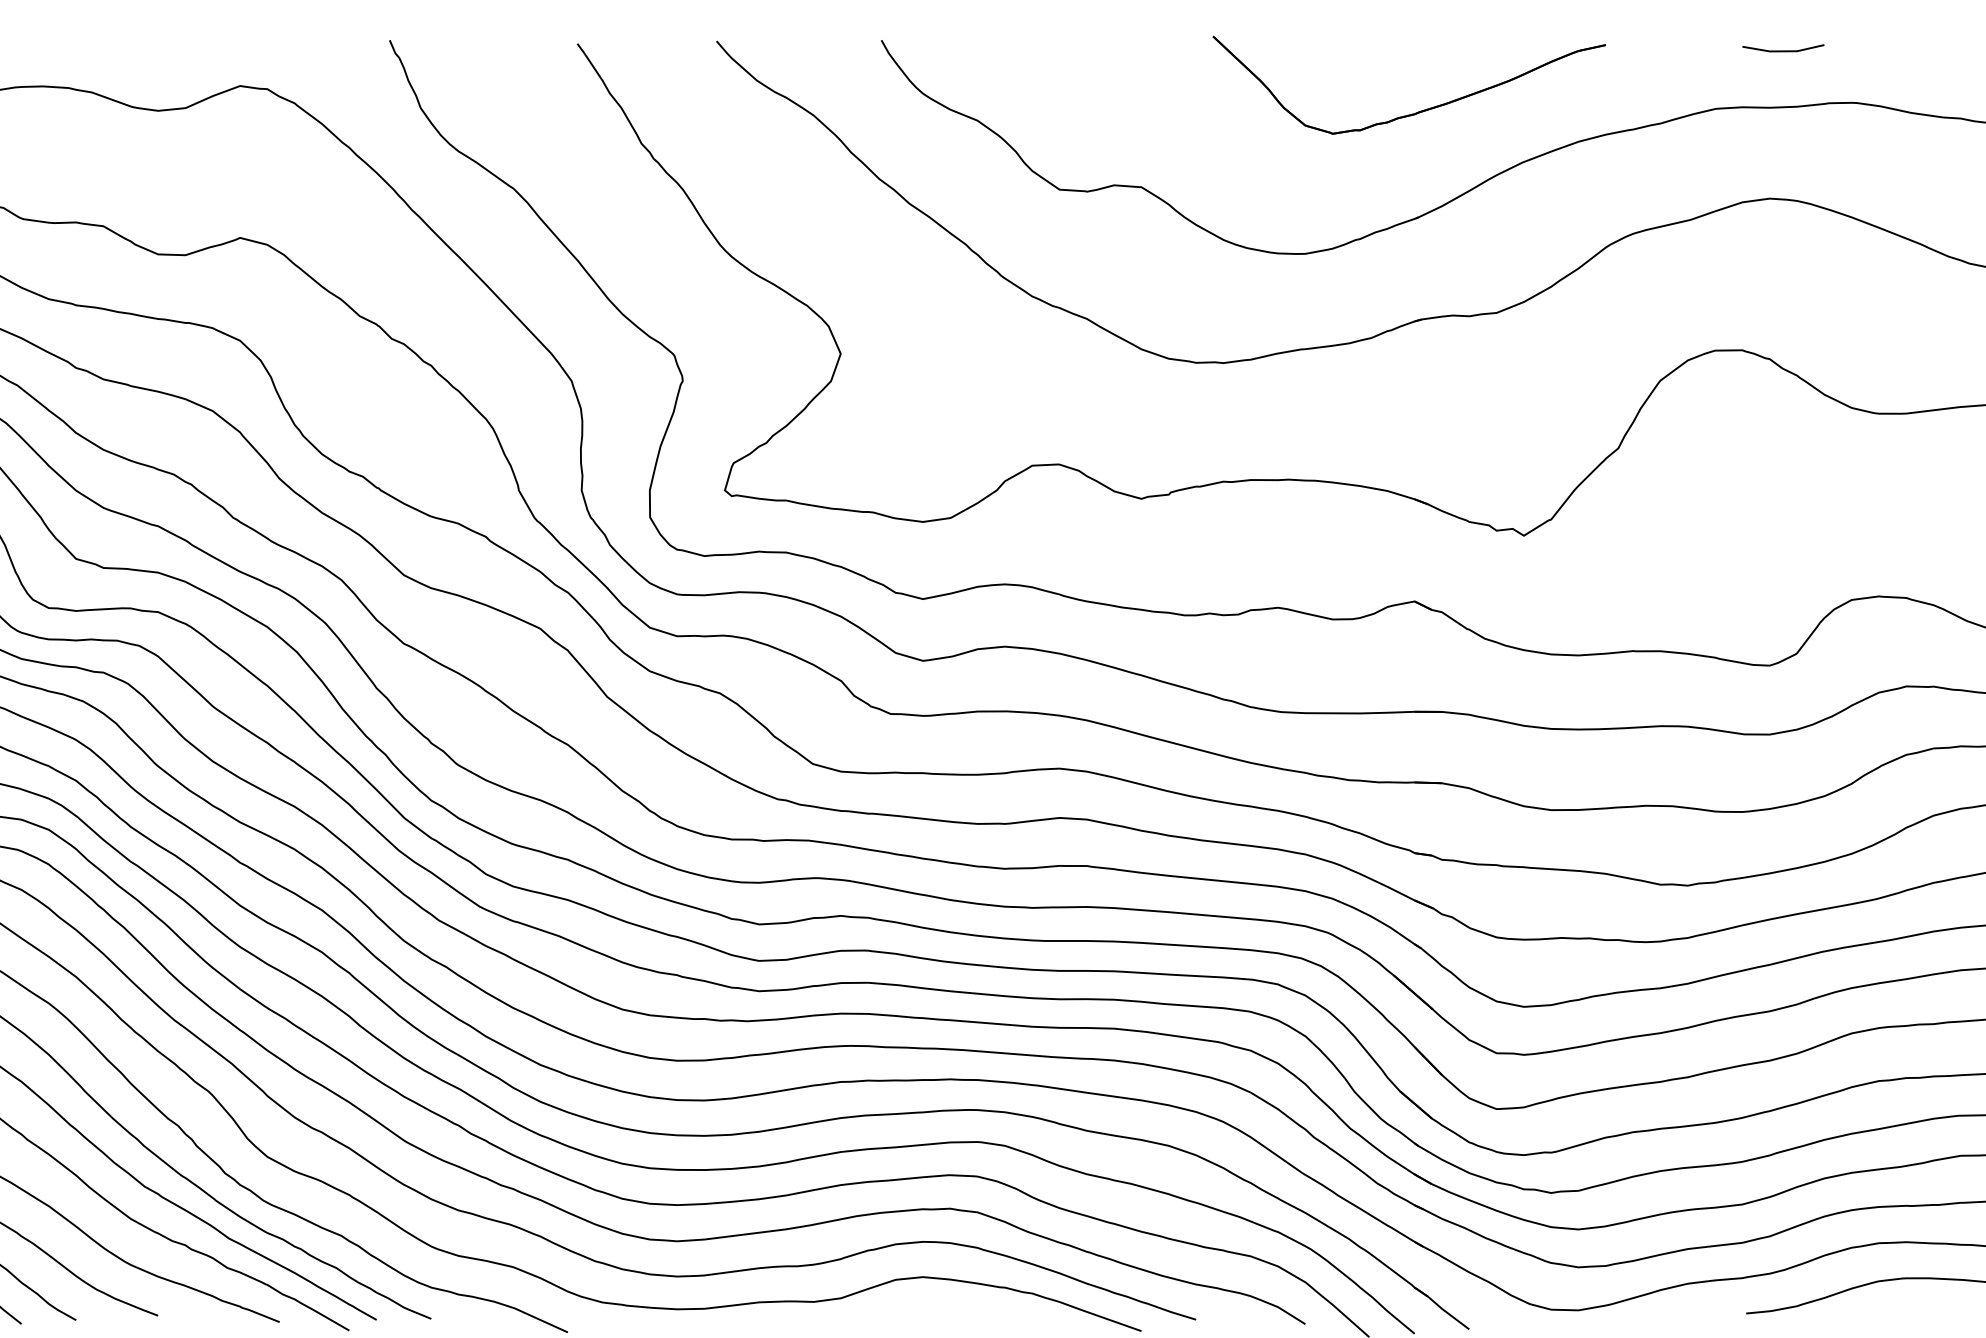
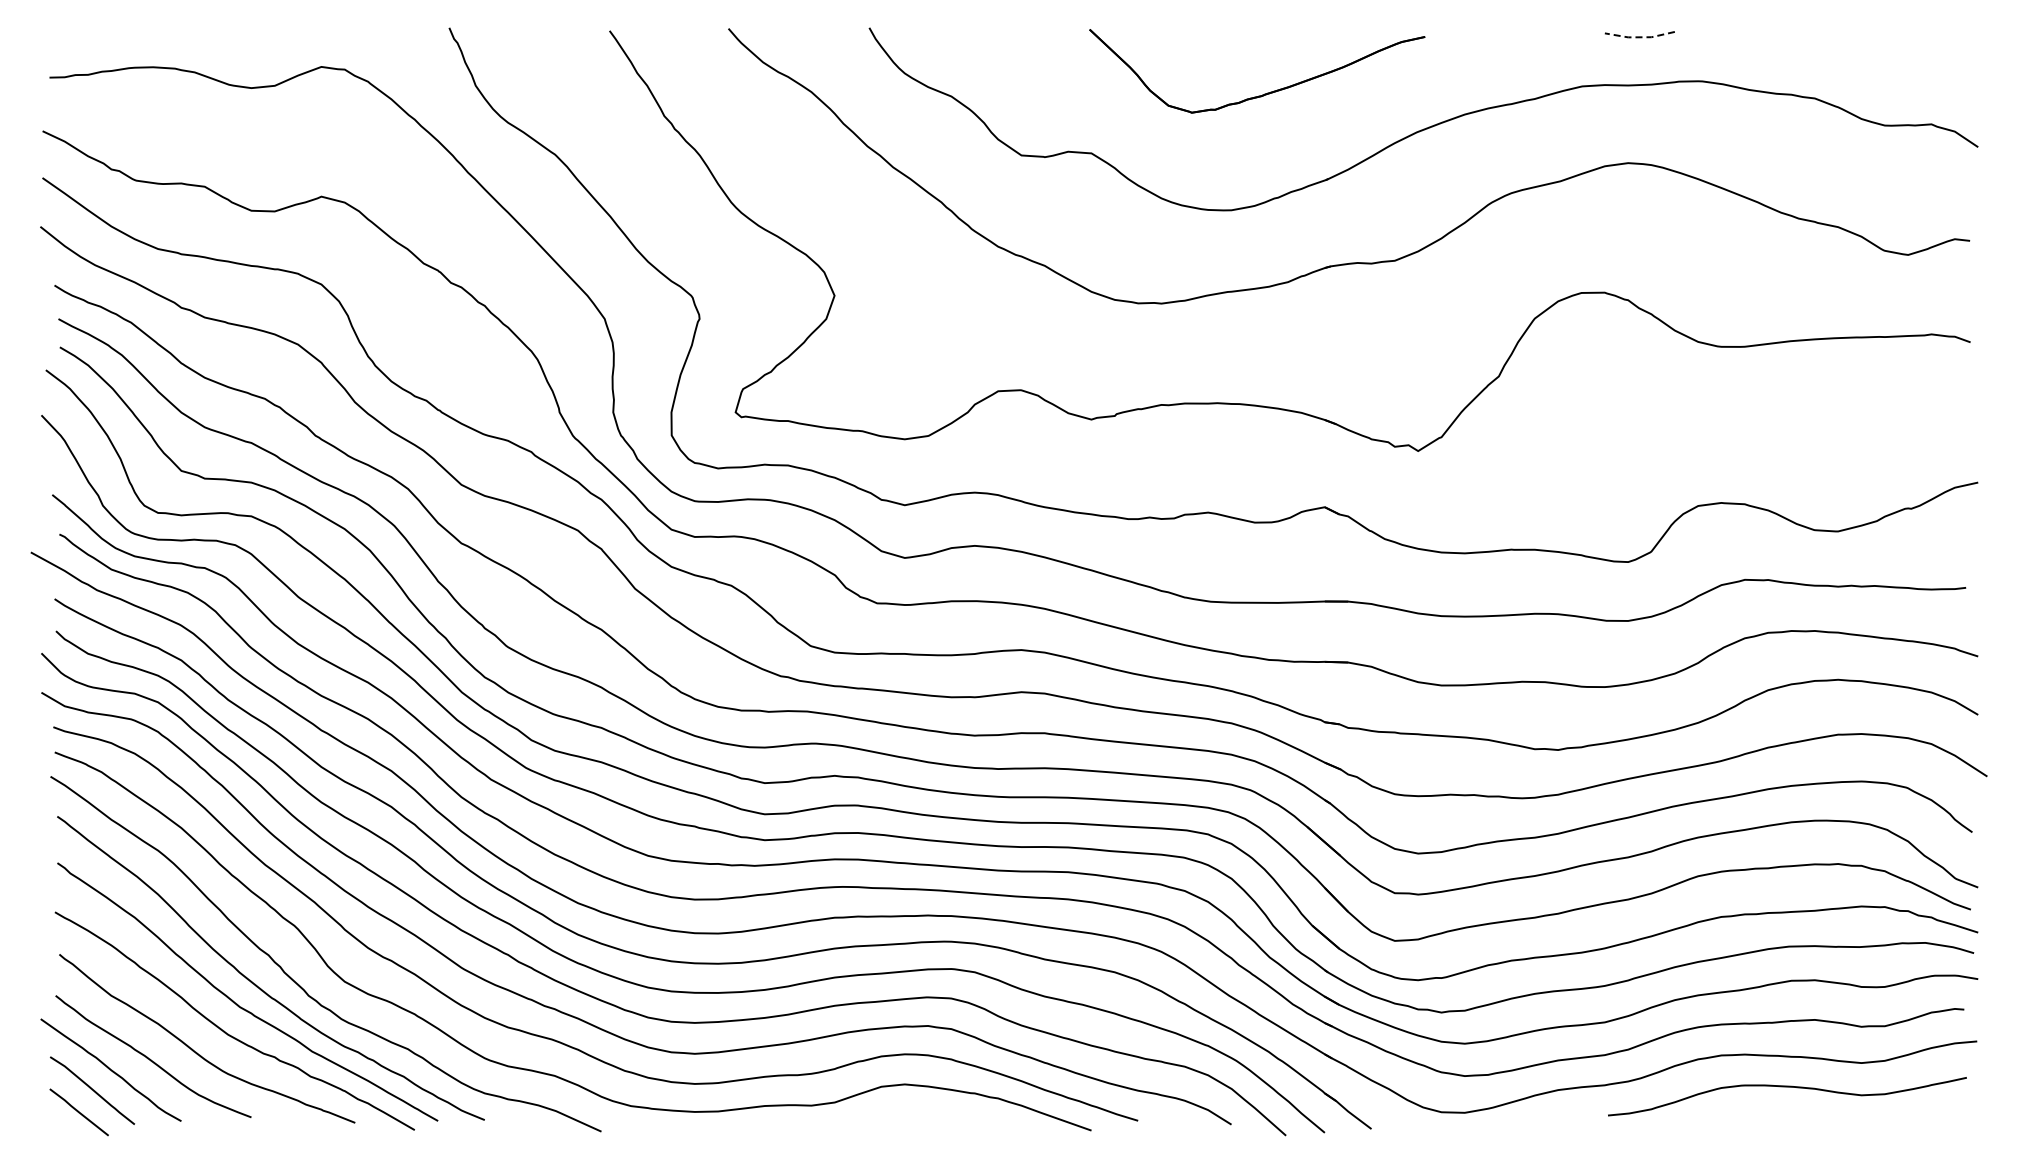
line: (1783, 51) -> (1639, 37), solid -> dashed
part: (1417, 111) -> (1264, 93), moved

